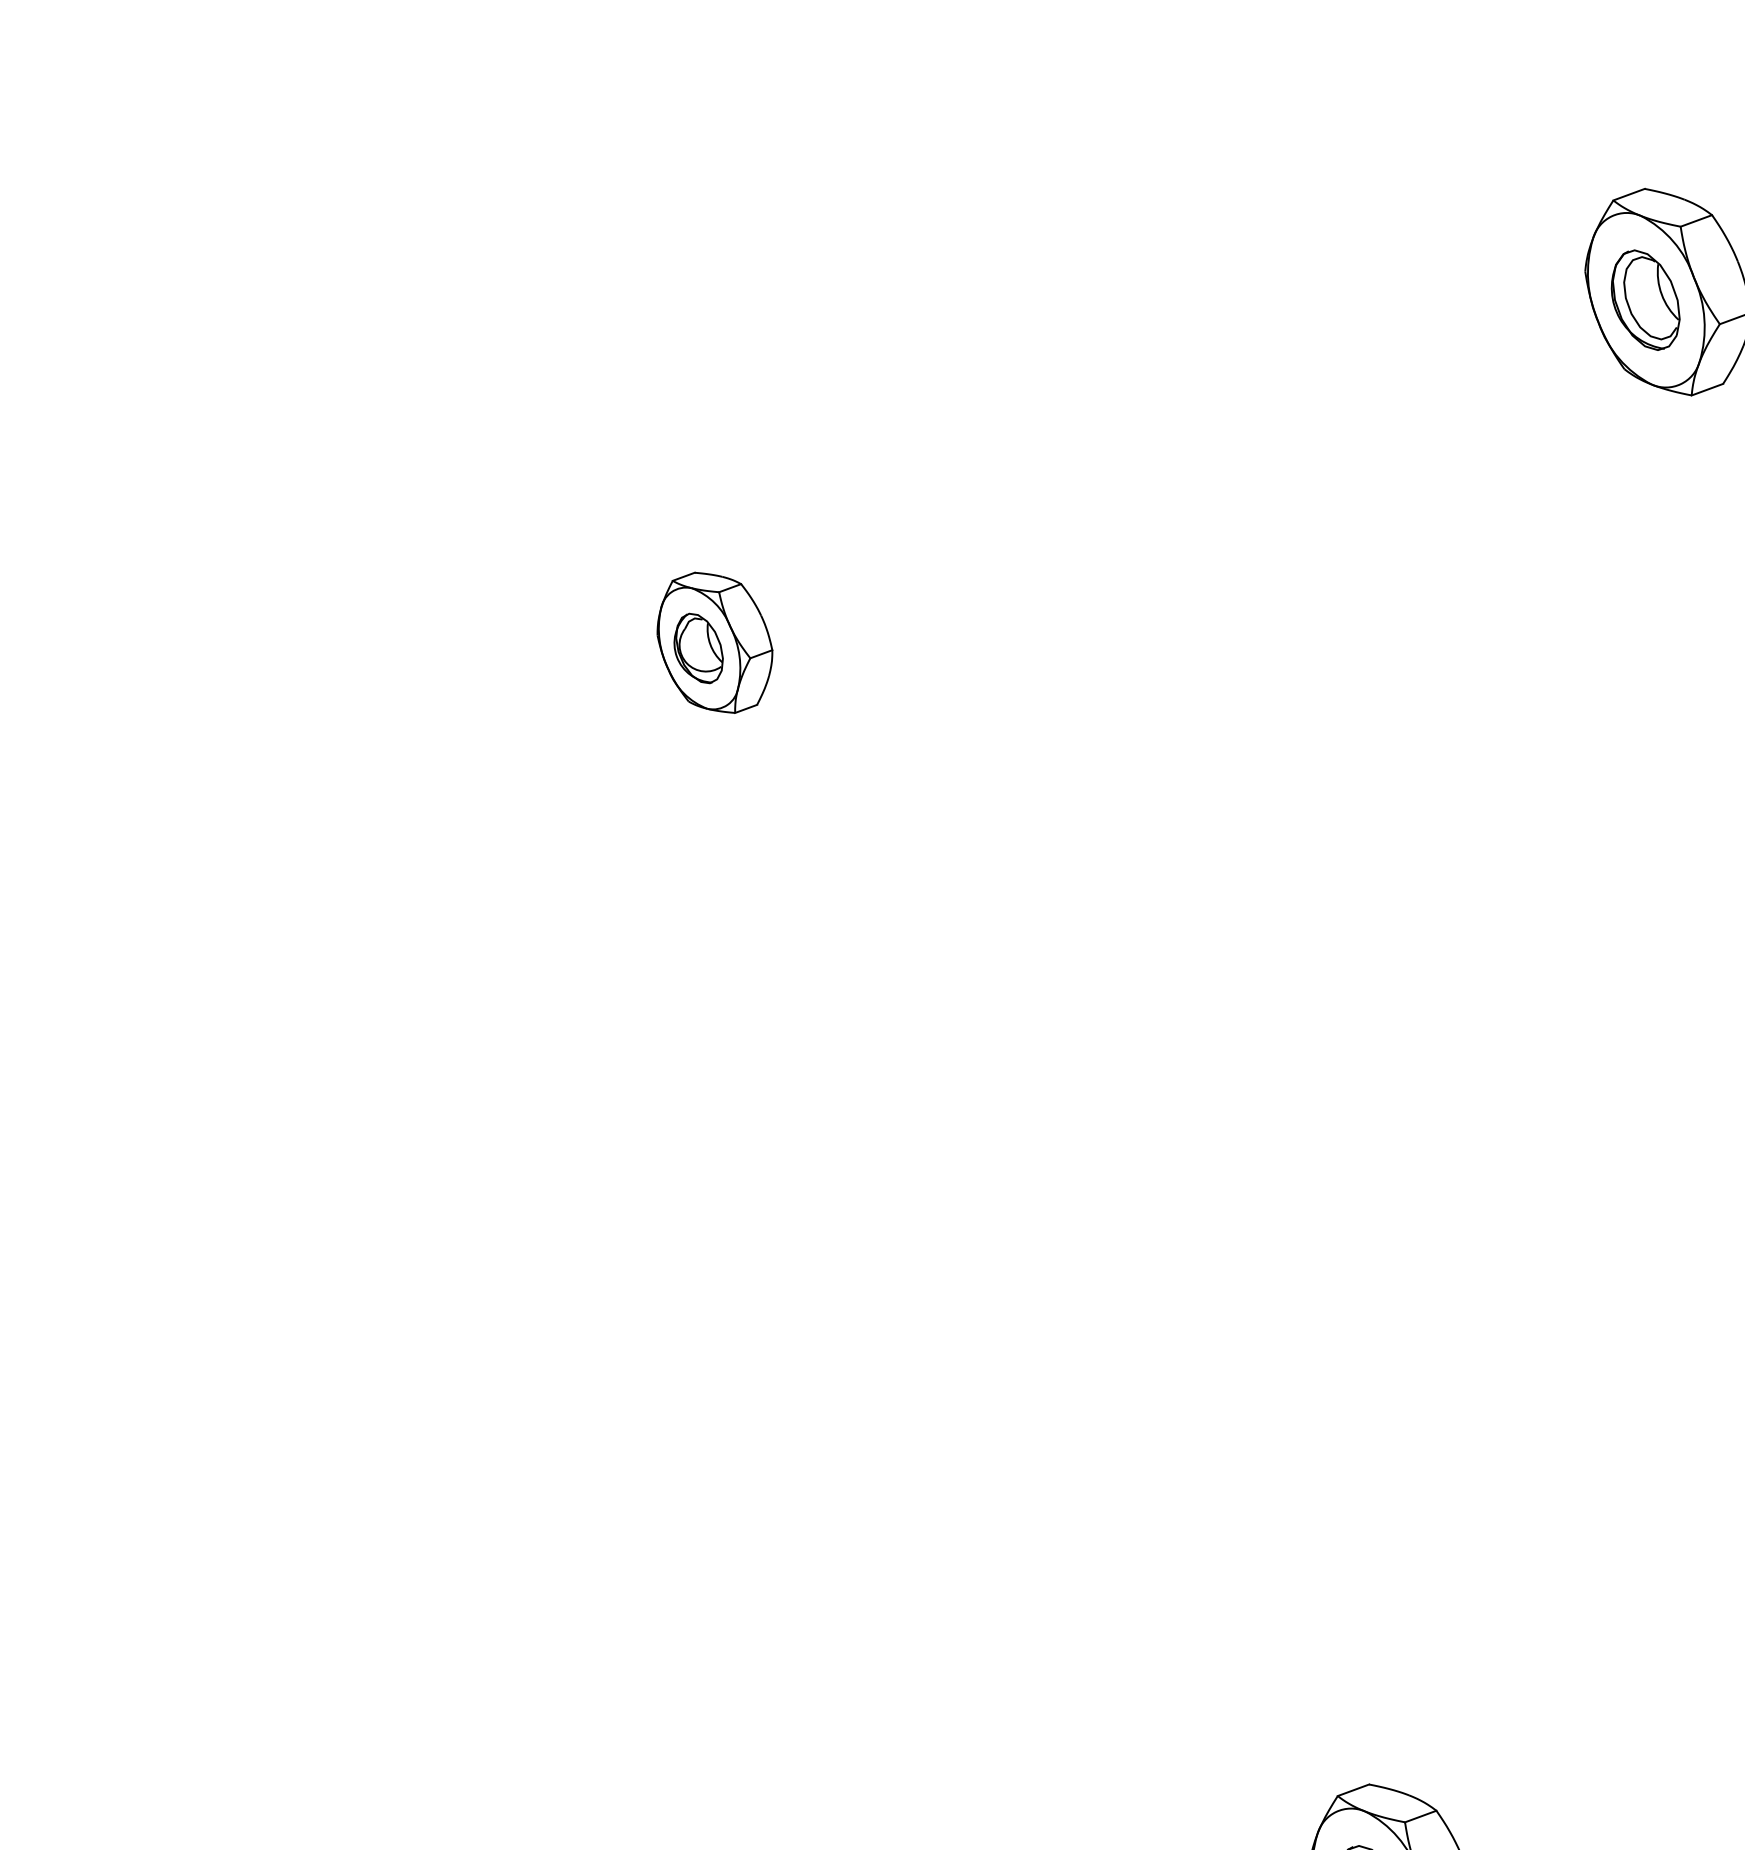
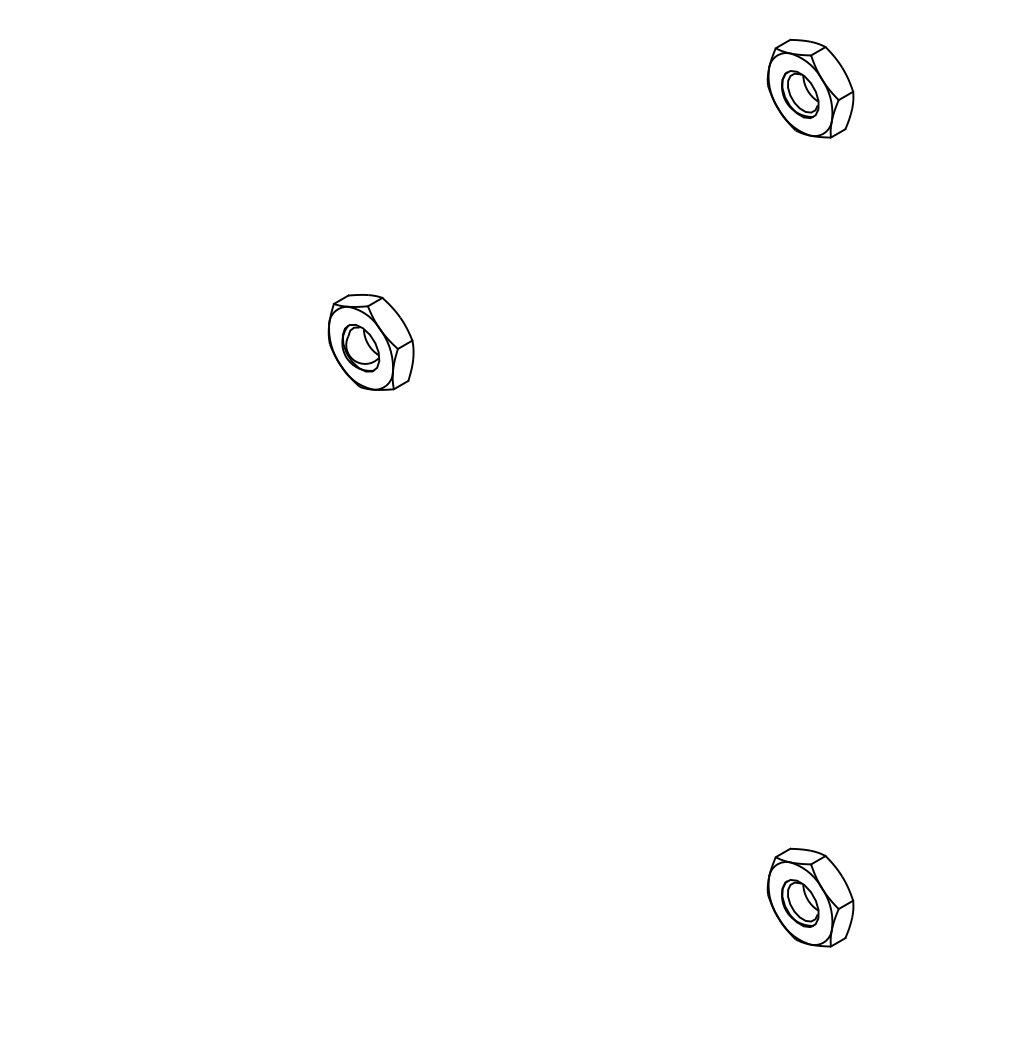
part: (713, 642) -> (370, 342), size x1.43

